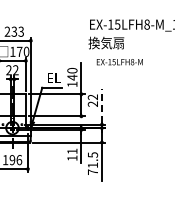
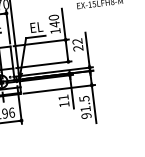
line: (101, 106) -> (87, 49), dashed -> solid
text: (92, 171) -> (85, 115), 71.5 -> 91.5

